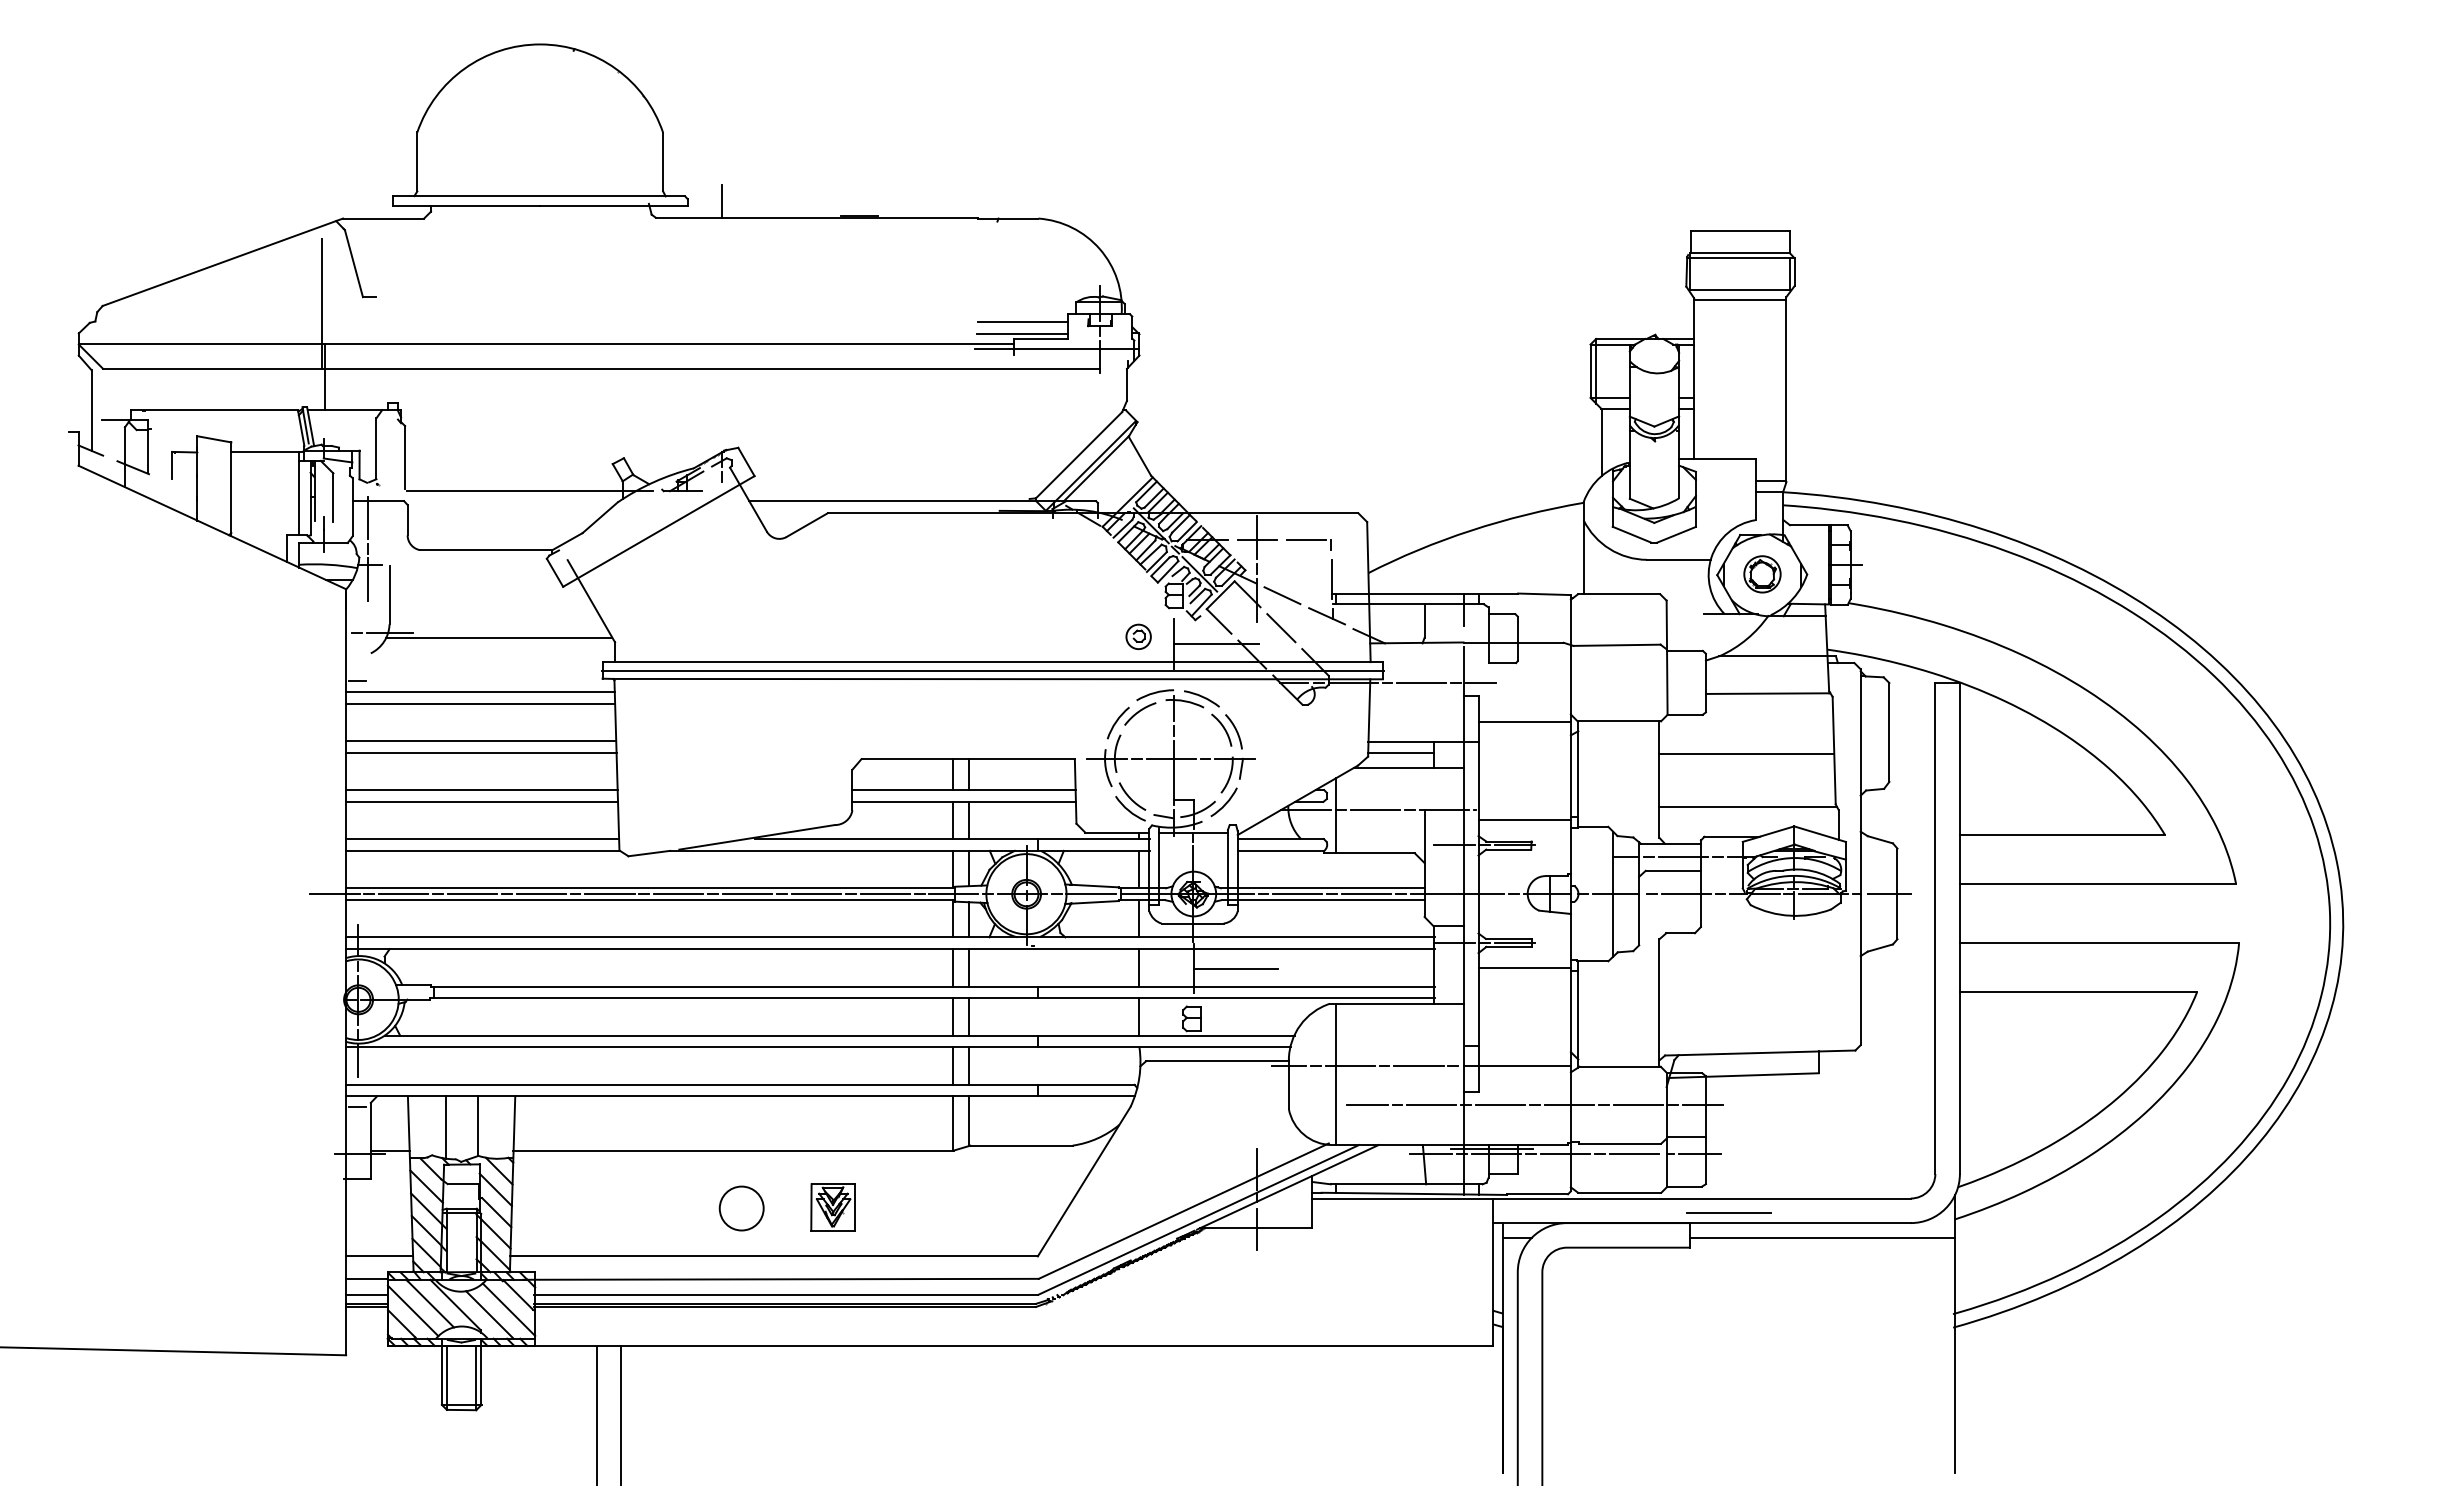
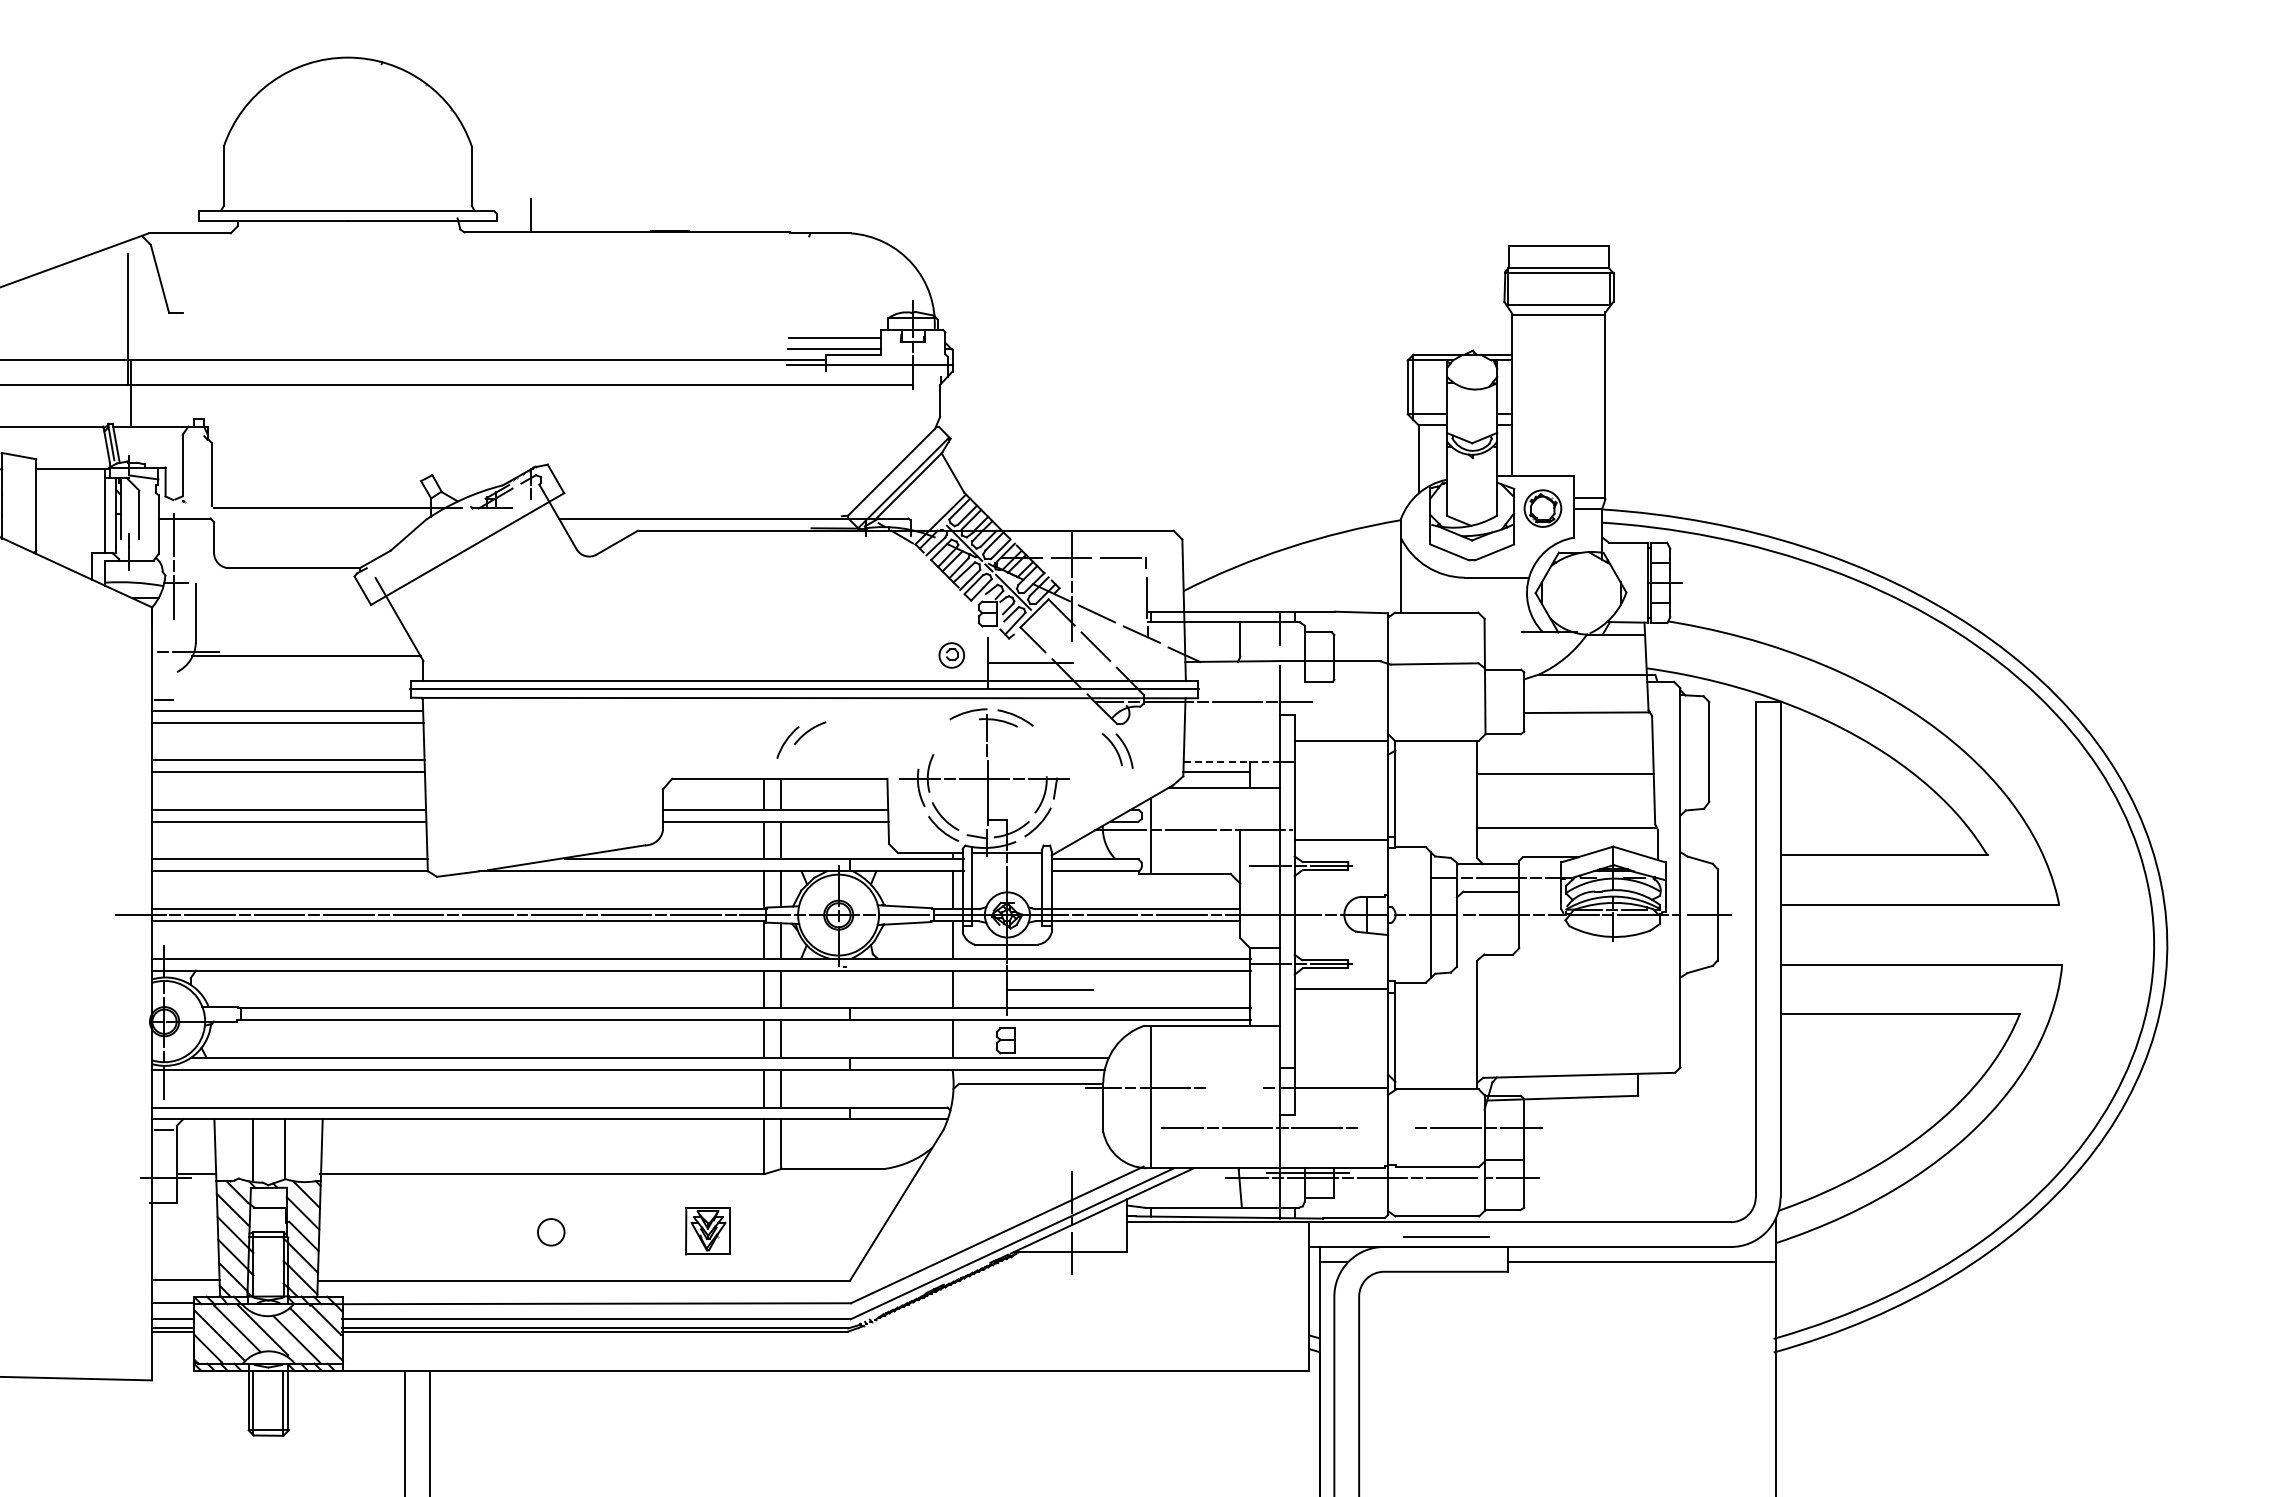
part: (1762, 574) -> (1542, 508), moved
part: (1131, 720) -> (801, 739), moved
part: (1226, 731) -> (1117, 750), moved
line: (1416, 742) -> (1232, 762), solid -> dashed
line: (1418, 1065) -> (1234, 1087), removed
line: (1569, 1105) -> (1386, 1128), removed
part: (832, 1207) -> (707, 1231), moved
circle: (741, 1208) -> (551, 1232), size x0.6
line: (1728, 1212) -> (1446, 1236), moved

